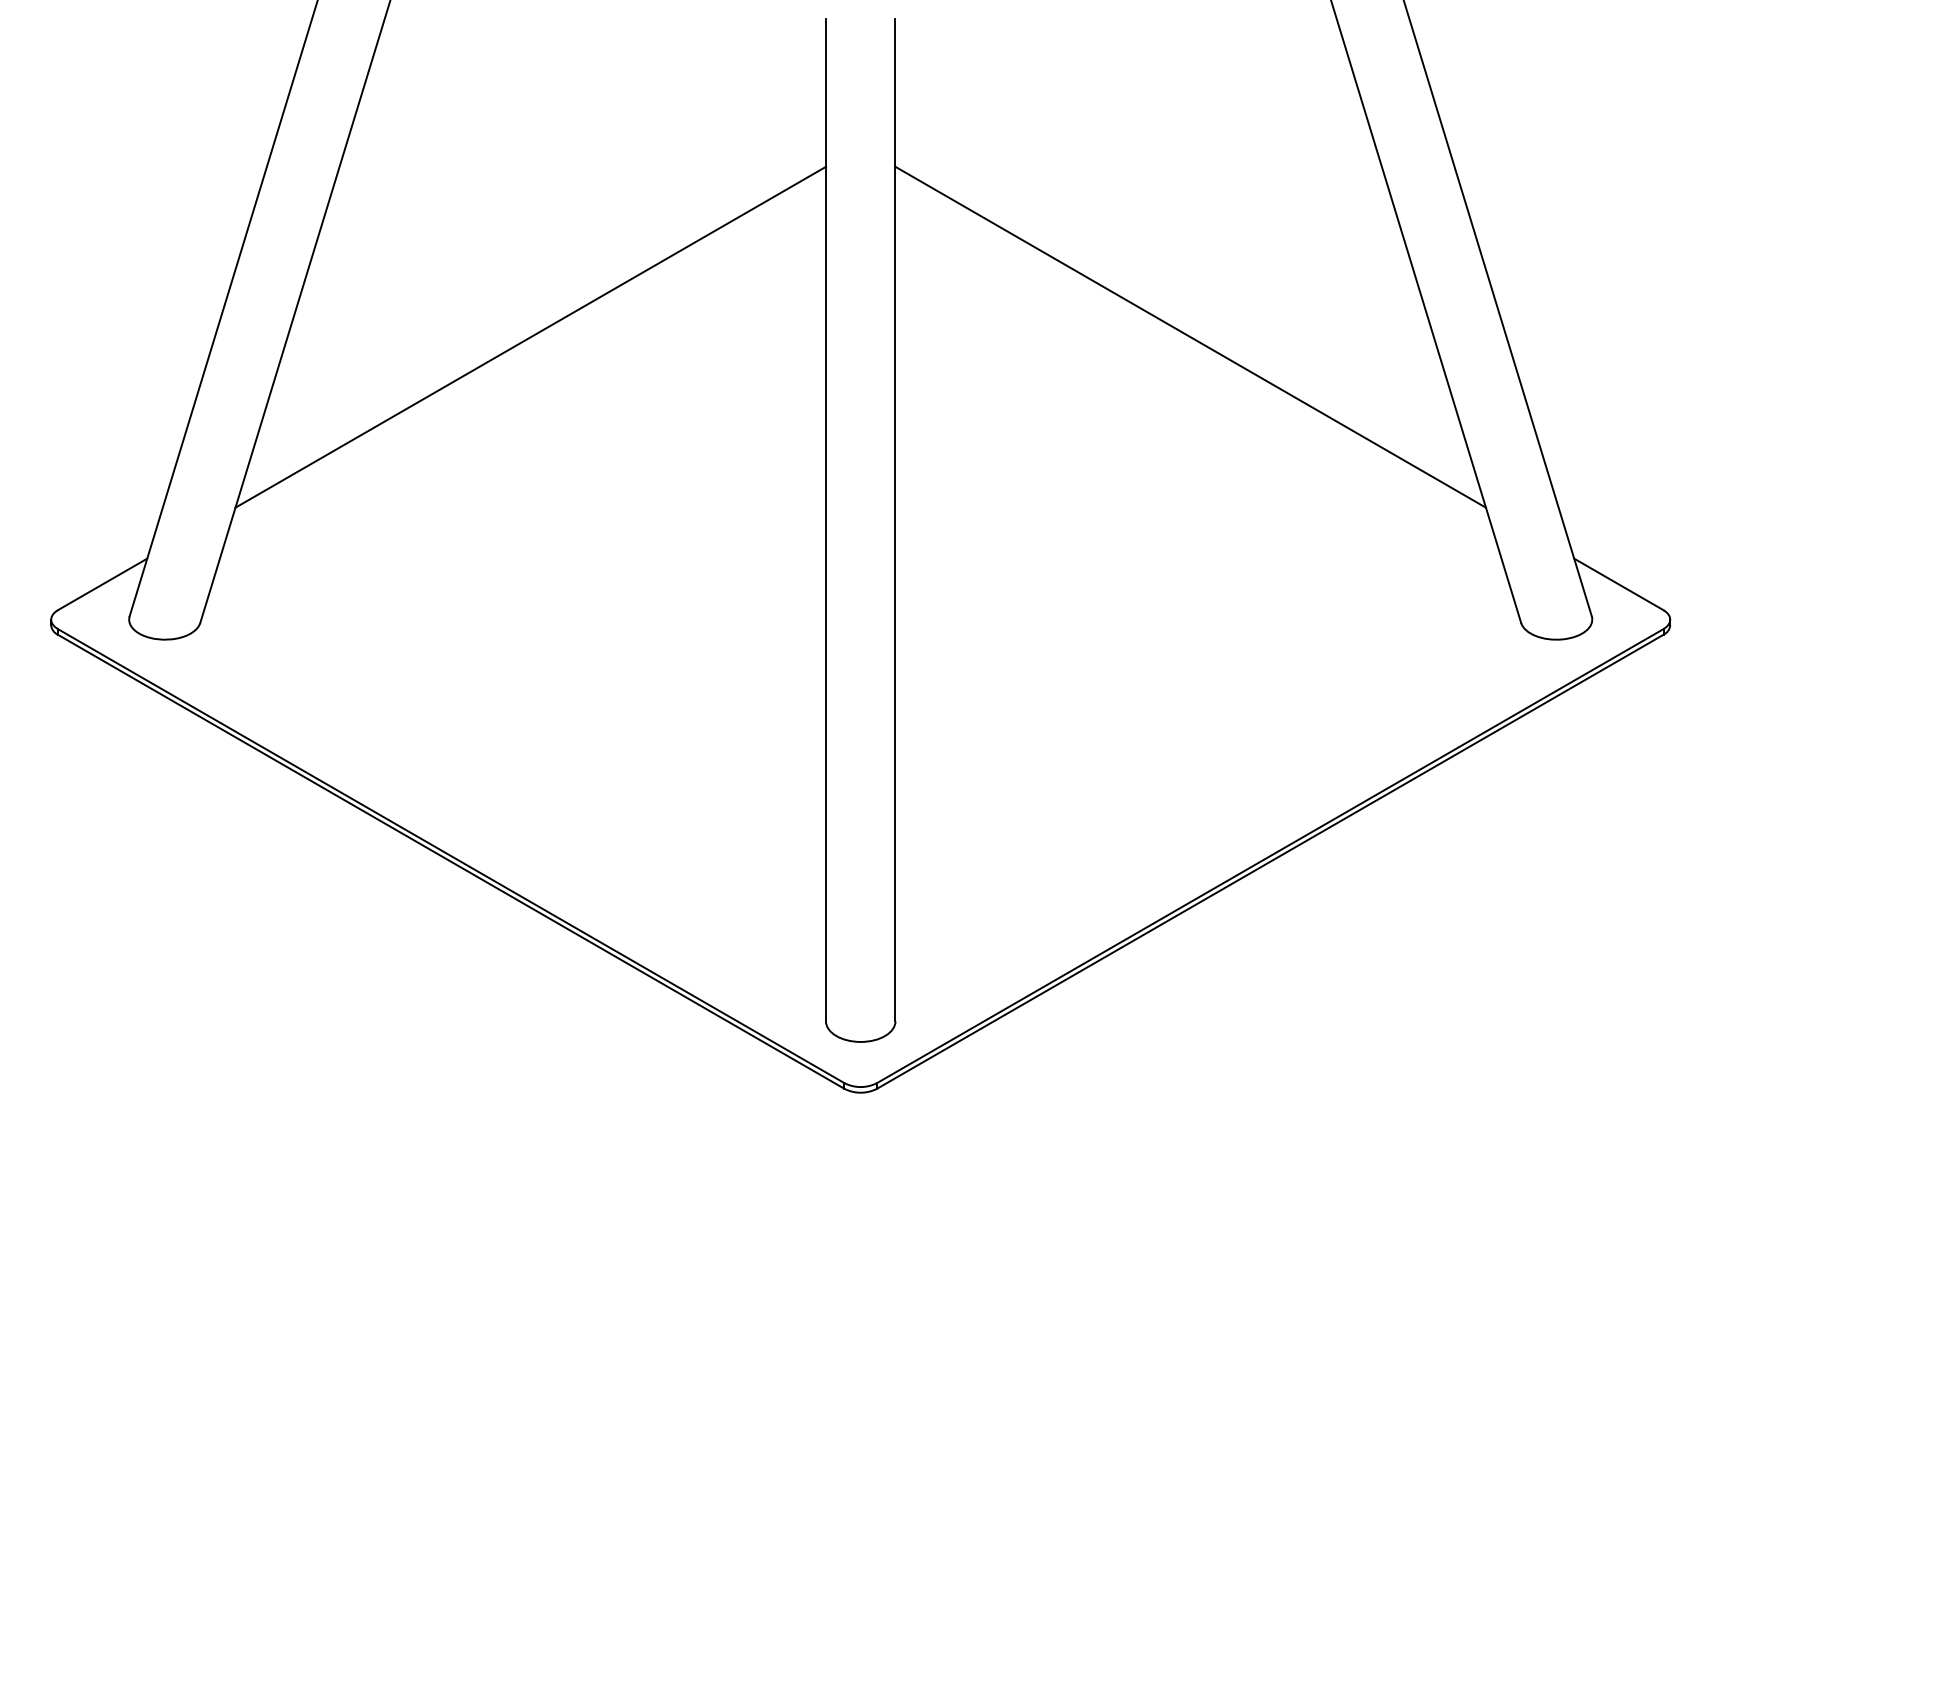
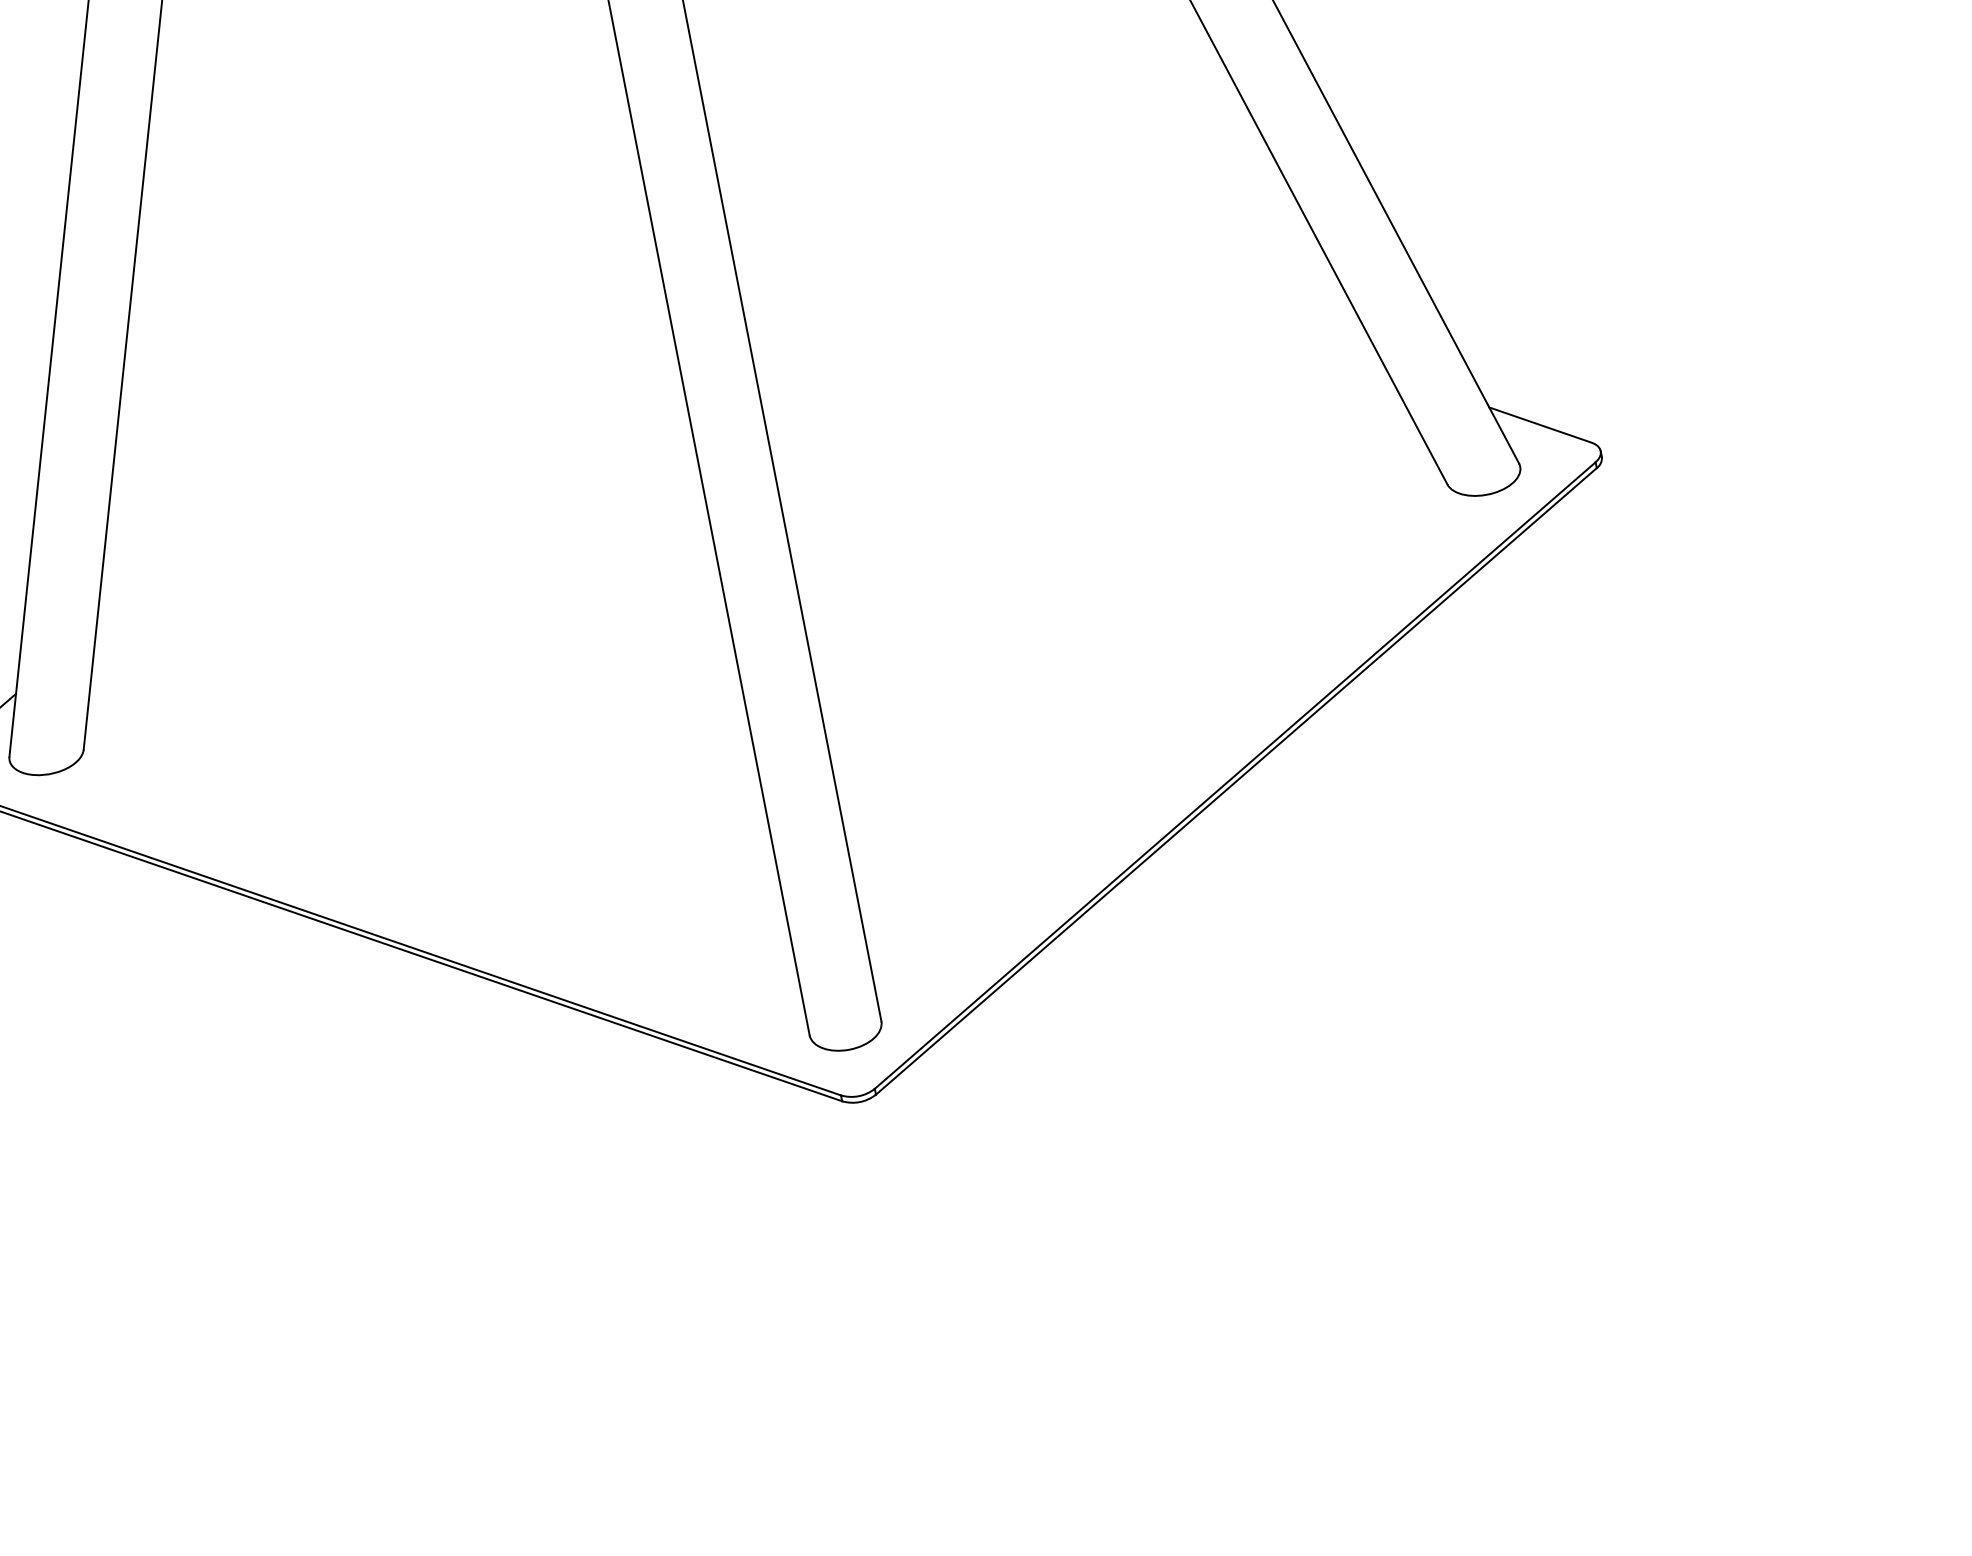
line: (530, 336) -> (367, 387), removed
line: (1190, 336) -> (1048, 255), removed

